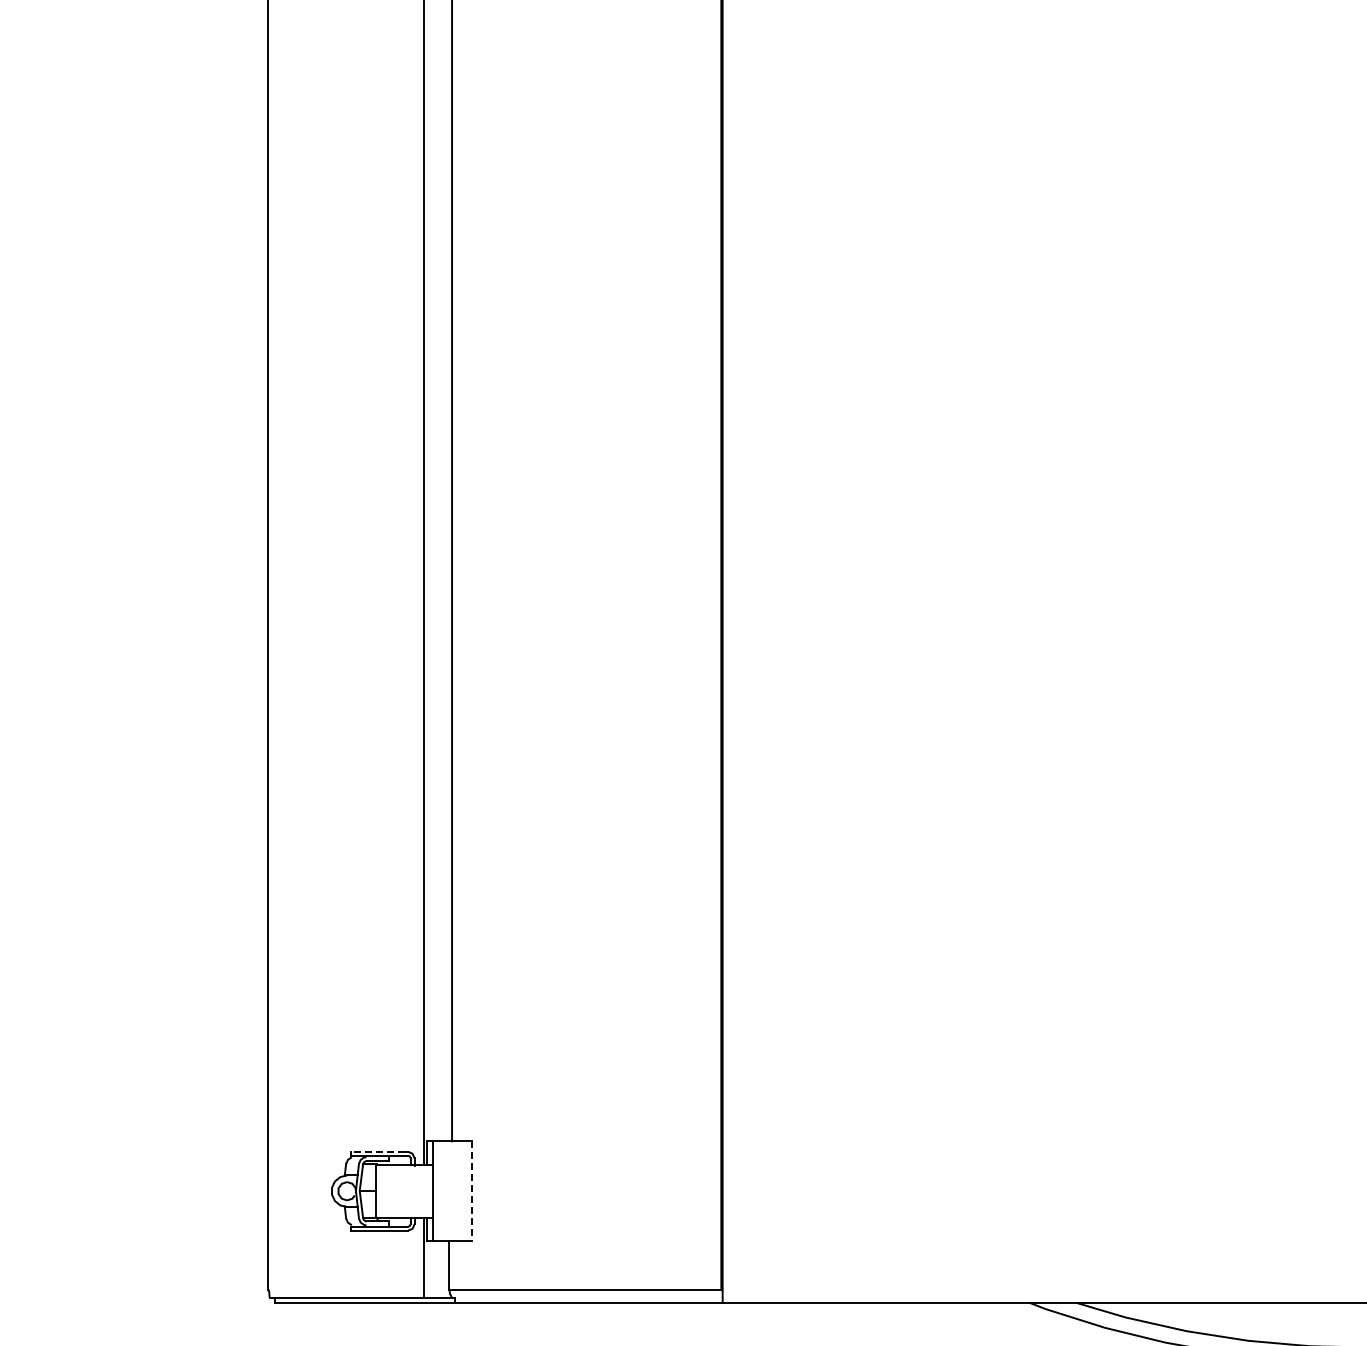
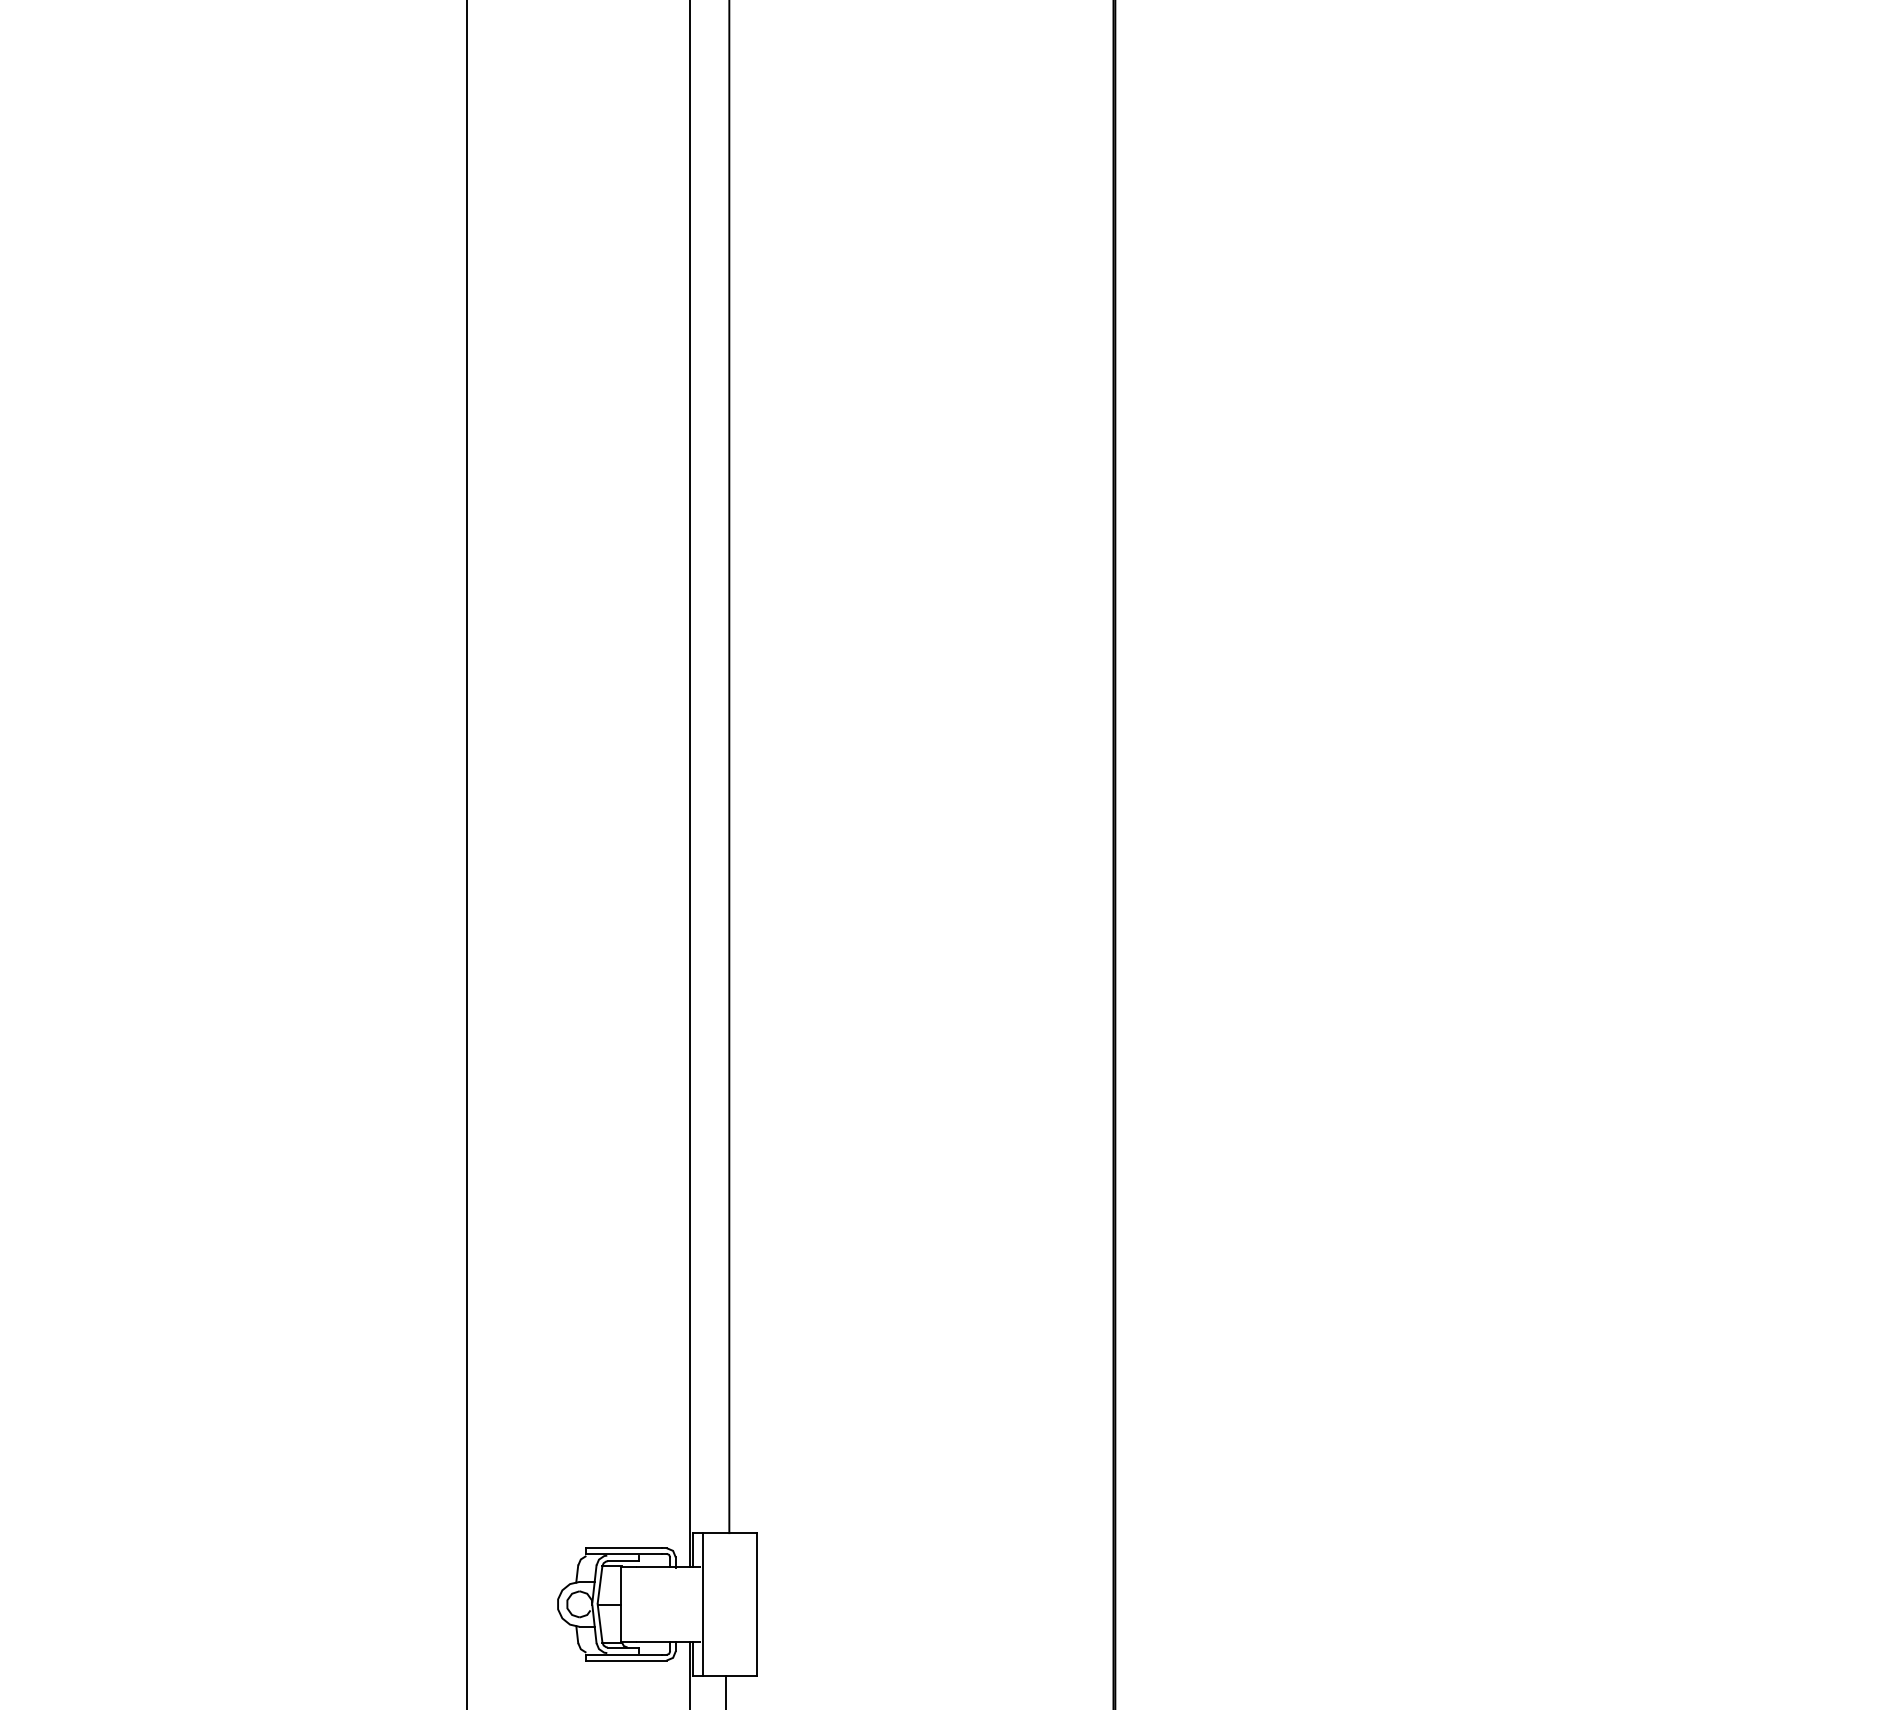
line: (378, 1151) -> (624, 1547), dashed -> solid
line: (471, 1191) -> (757, 1604), dashed -> solid

